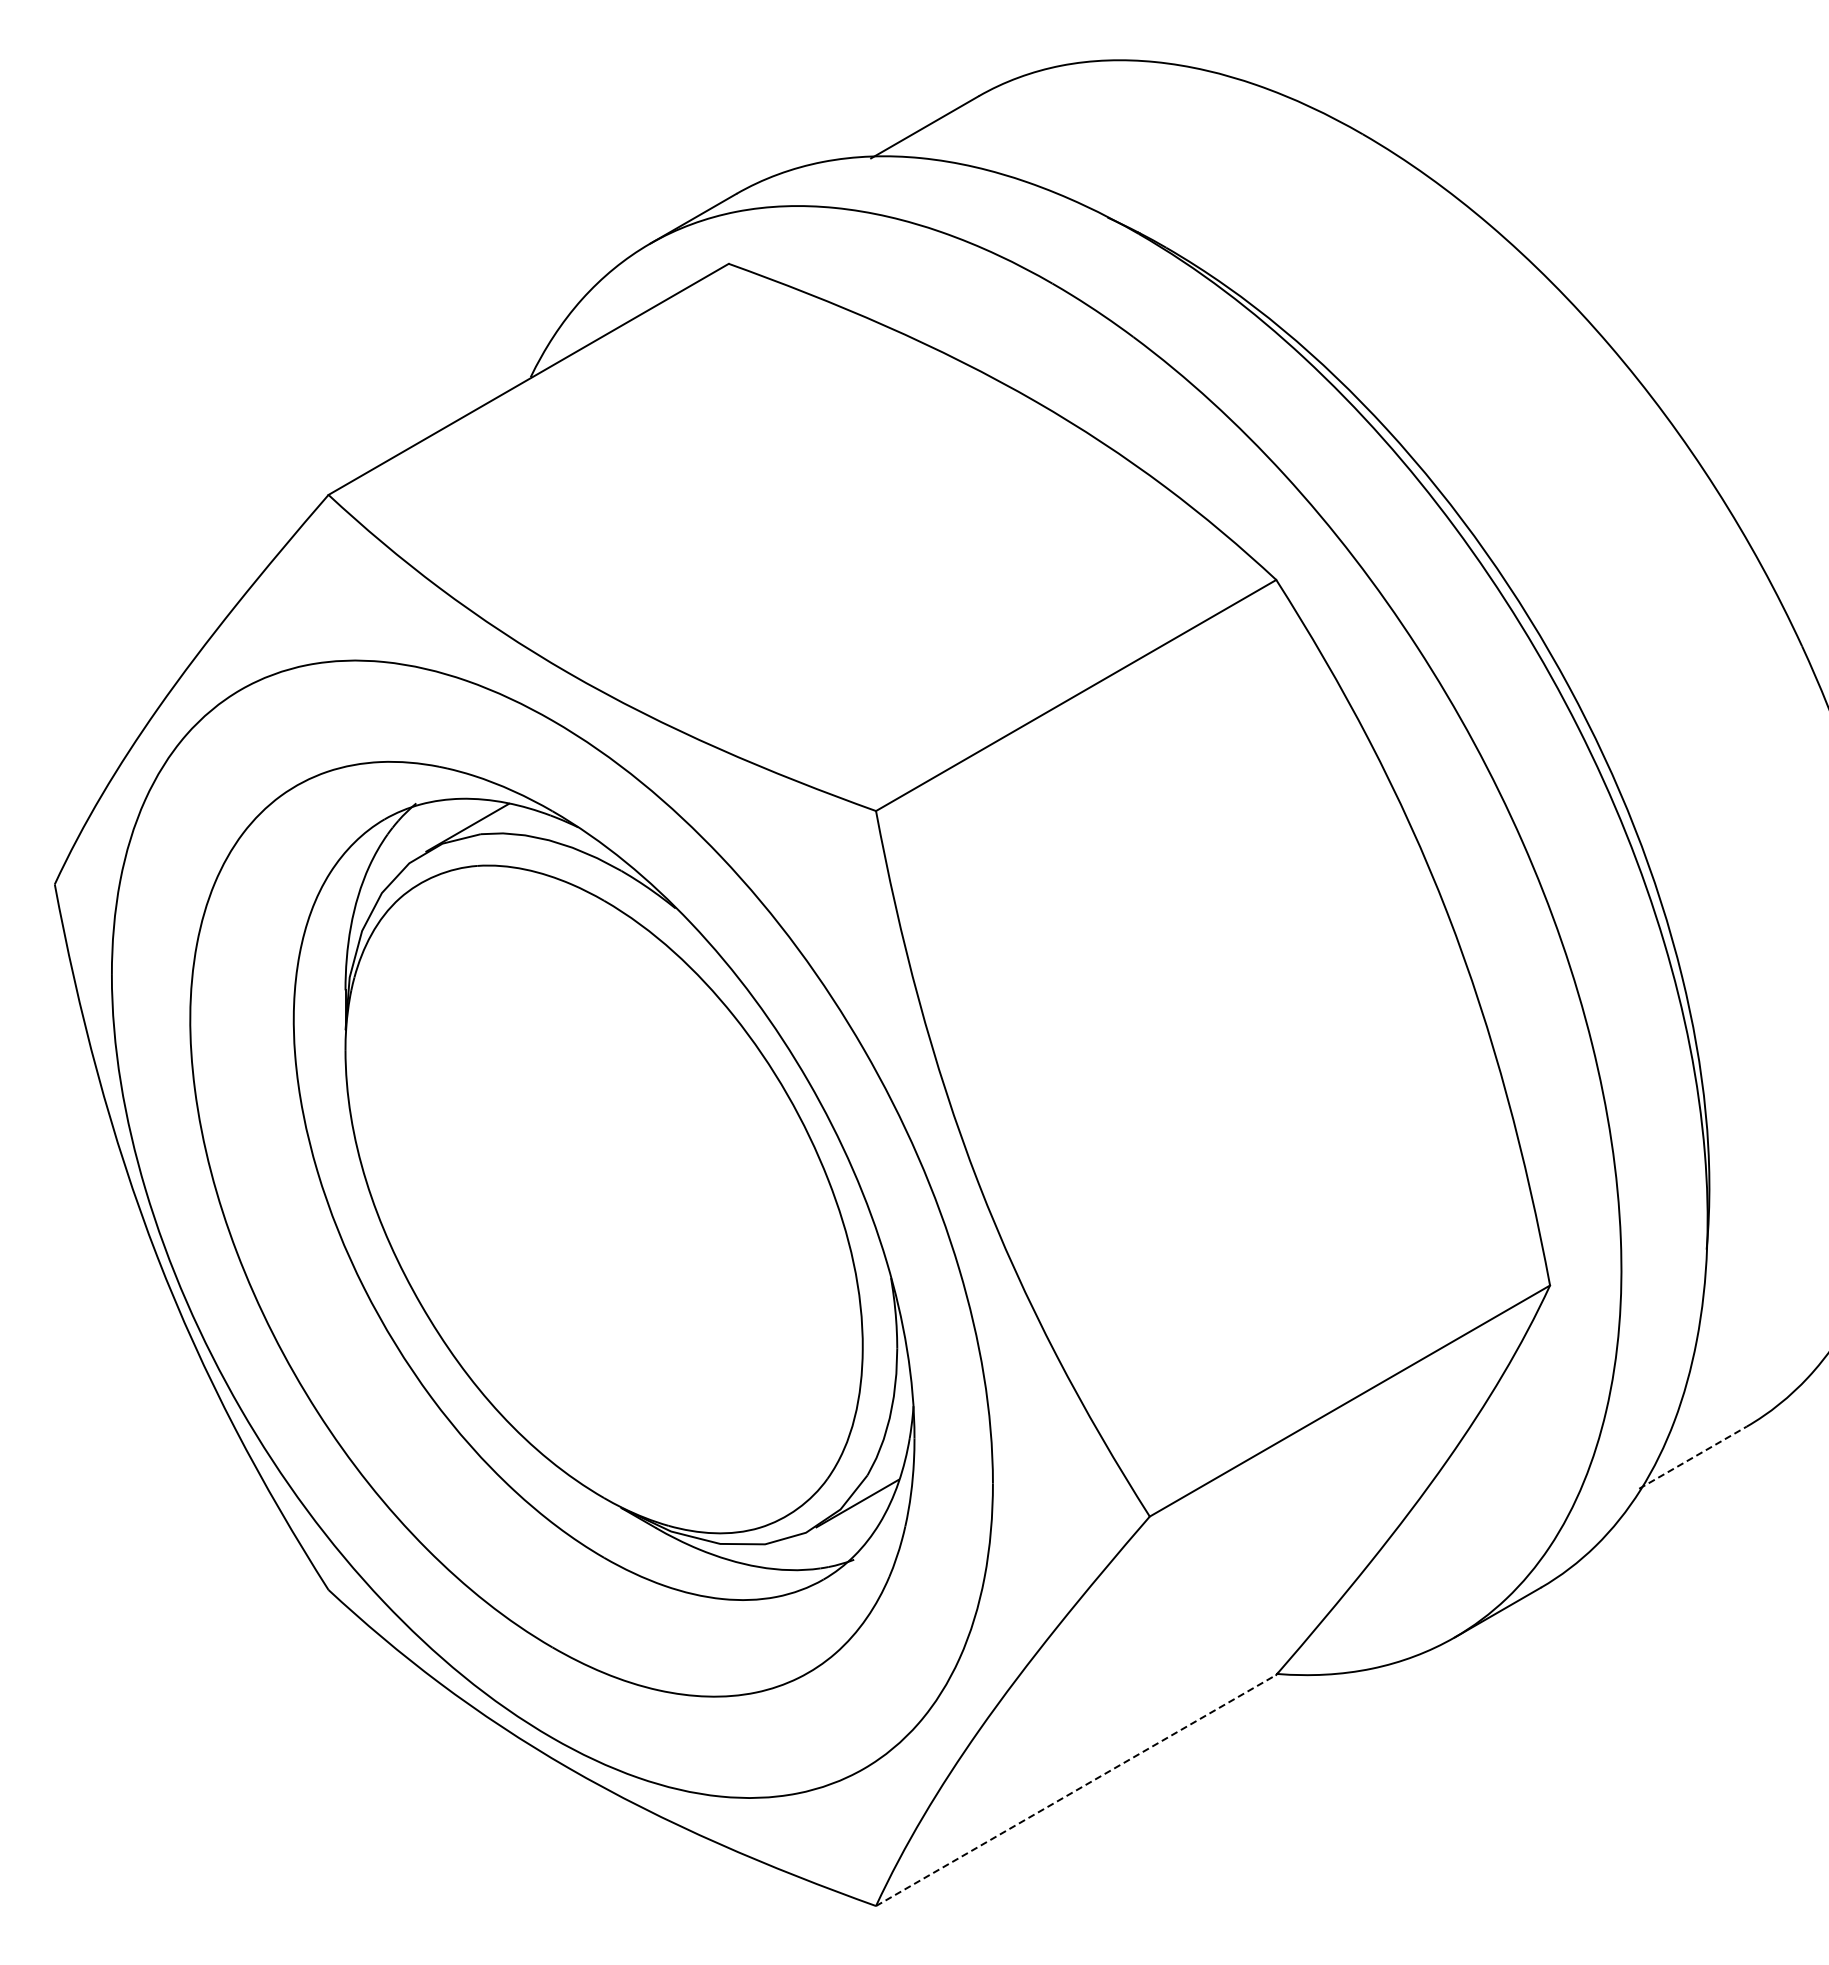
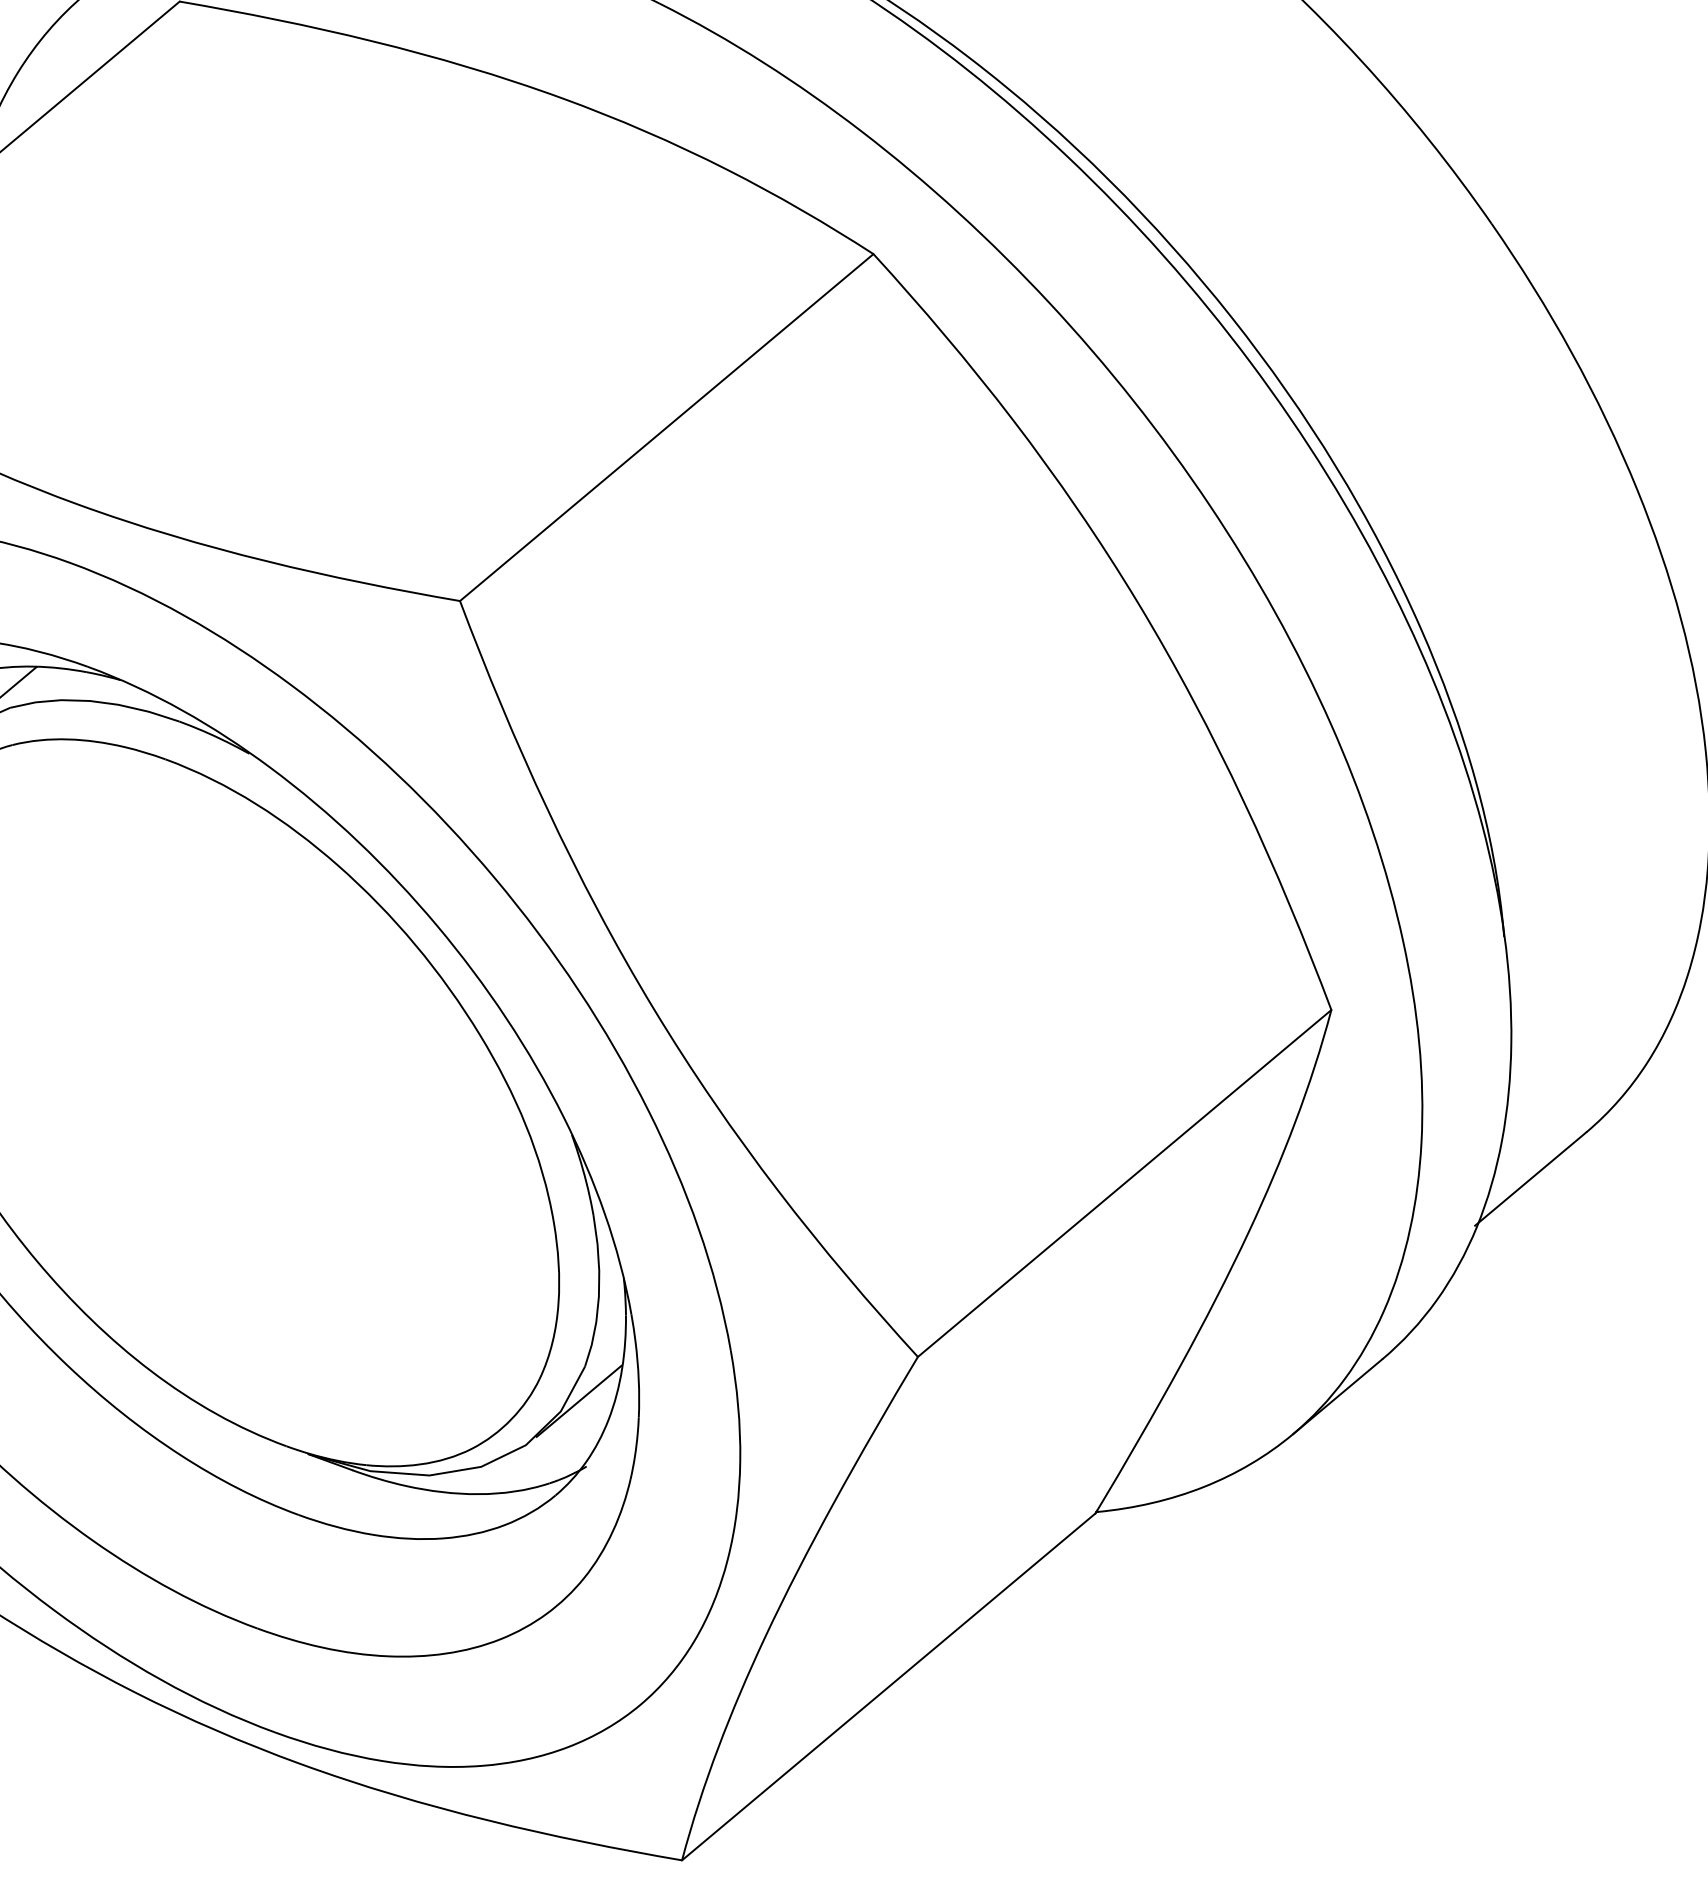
line: (1693, 1457) -> (1531, 1178), dashed -> solid
line: (1076, 1790) -> (889, 1686), dashed -> solid

